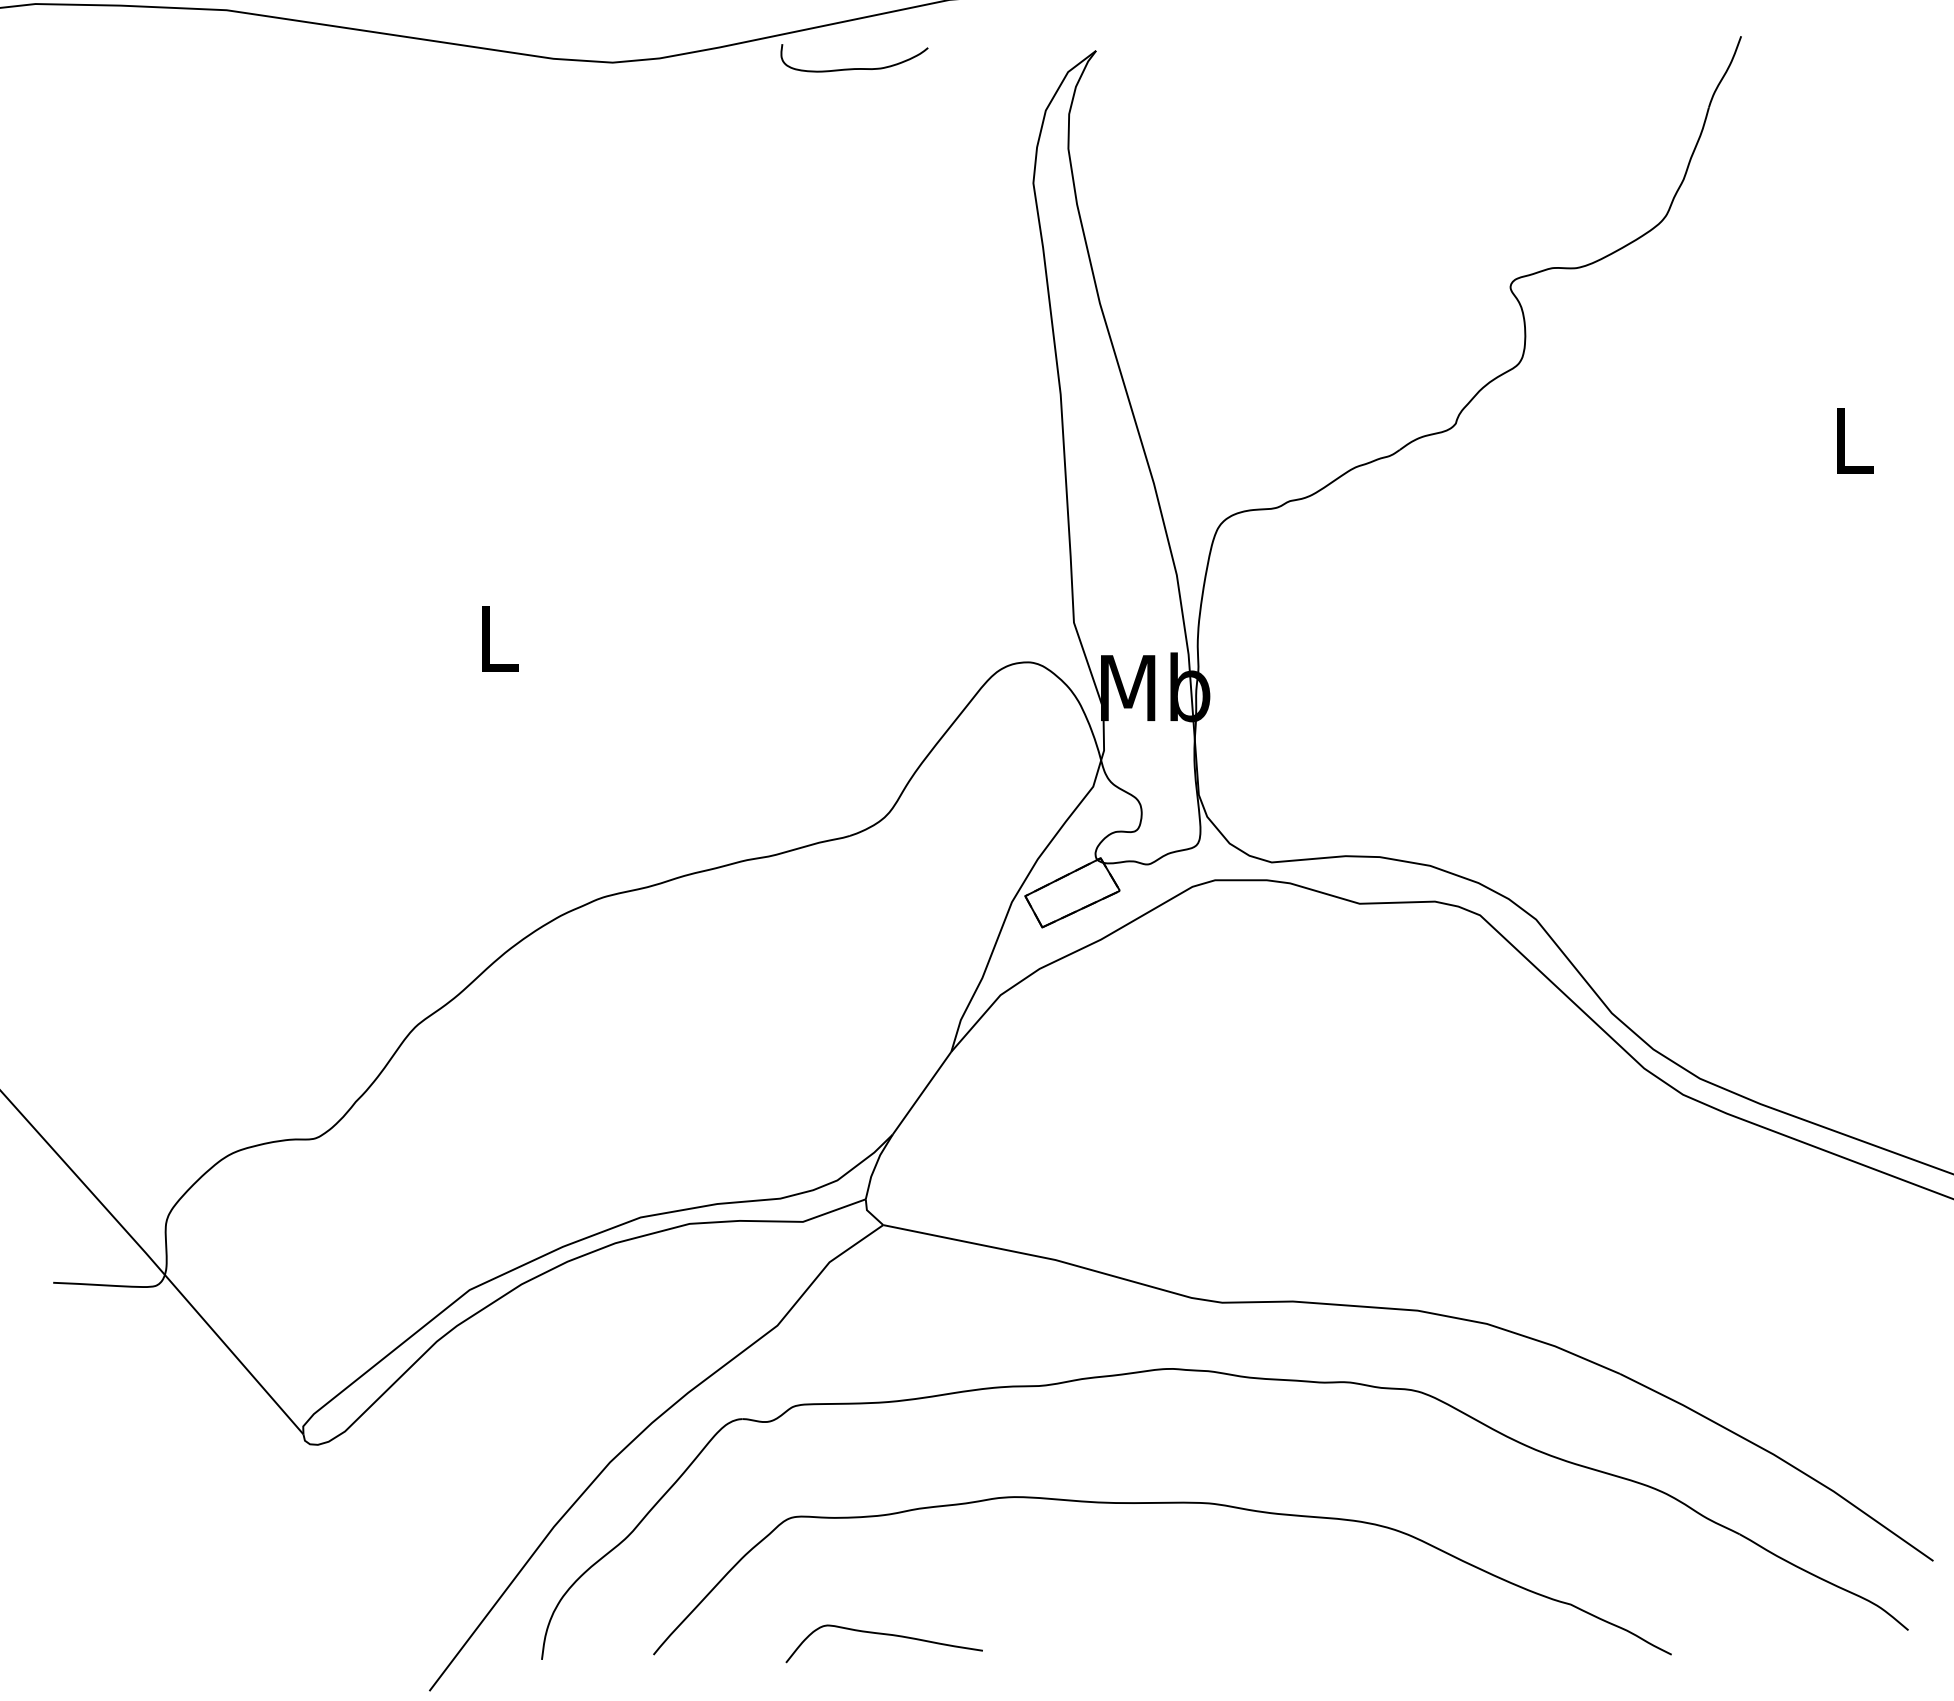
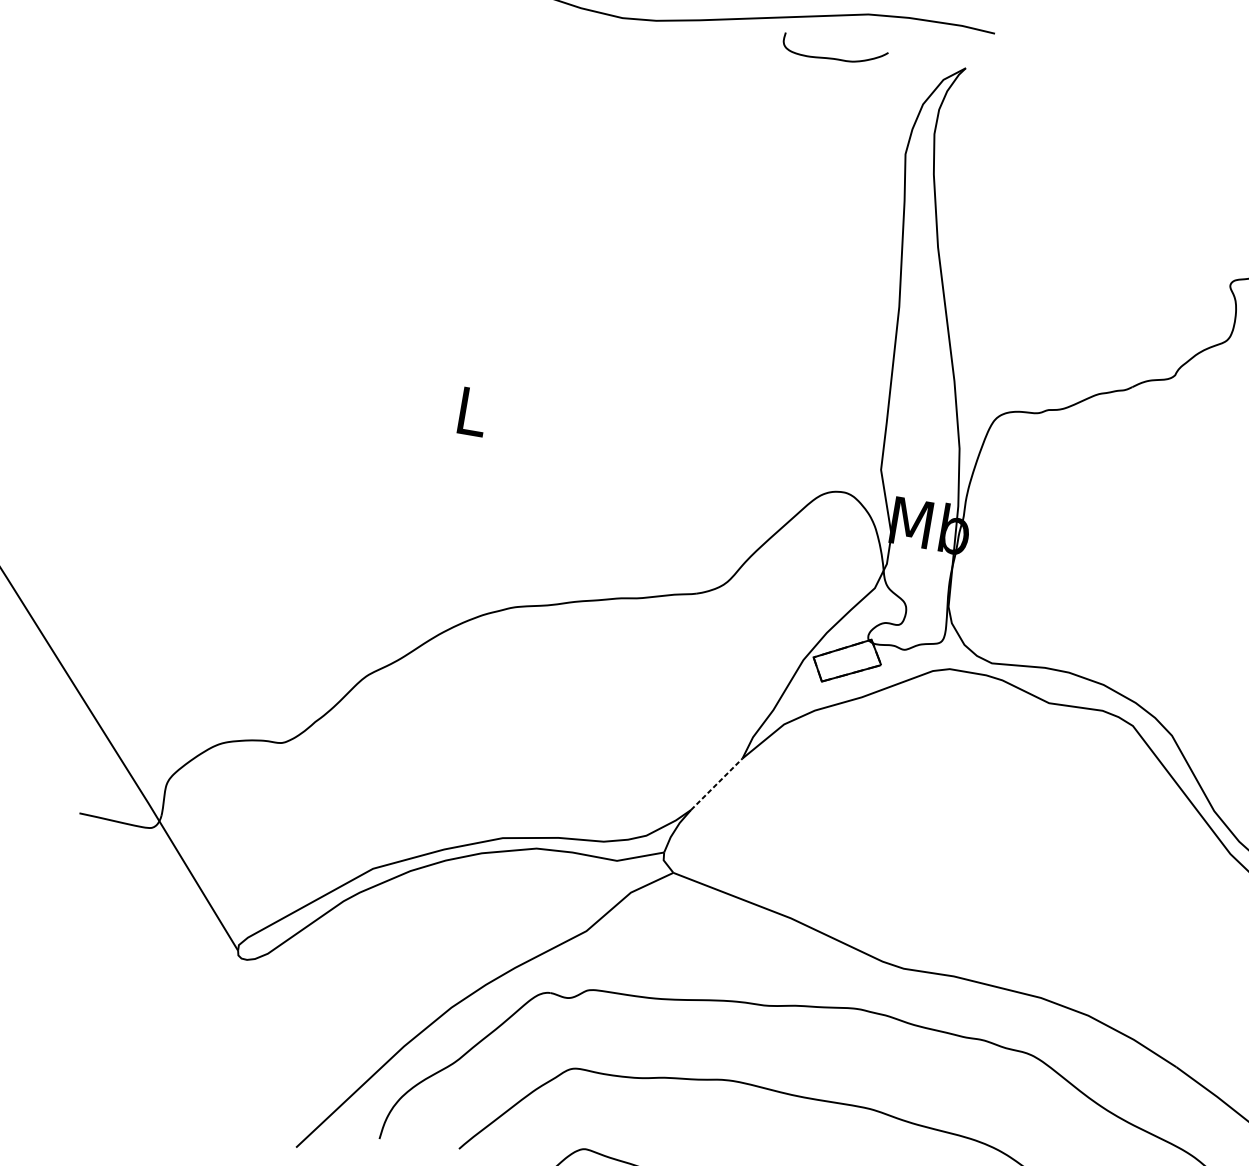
curve: (854, 68) -> (833, 58), moved
line: (922, 1093) -> (717, 784), solid -> dashed

